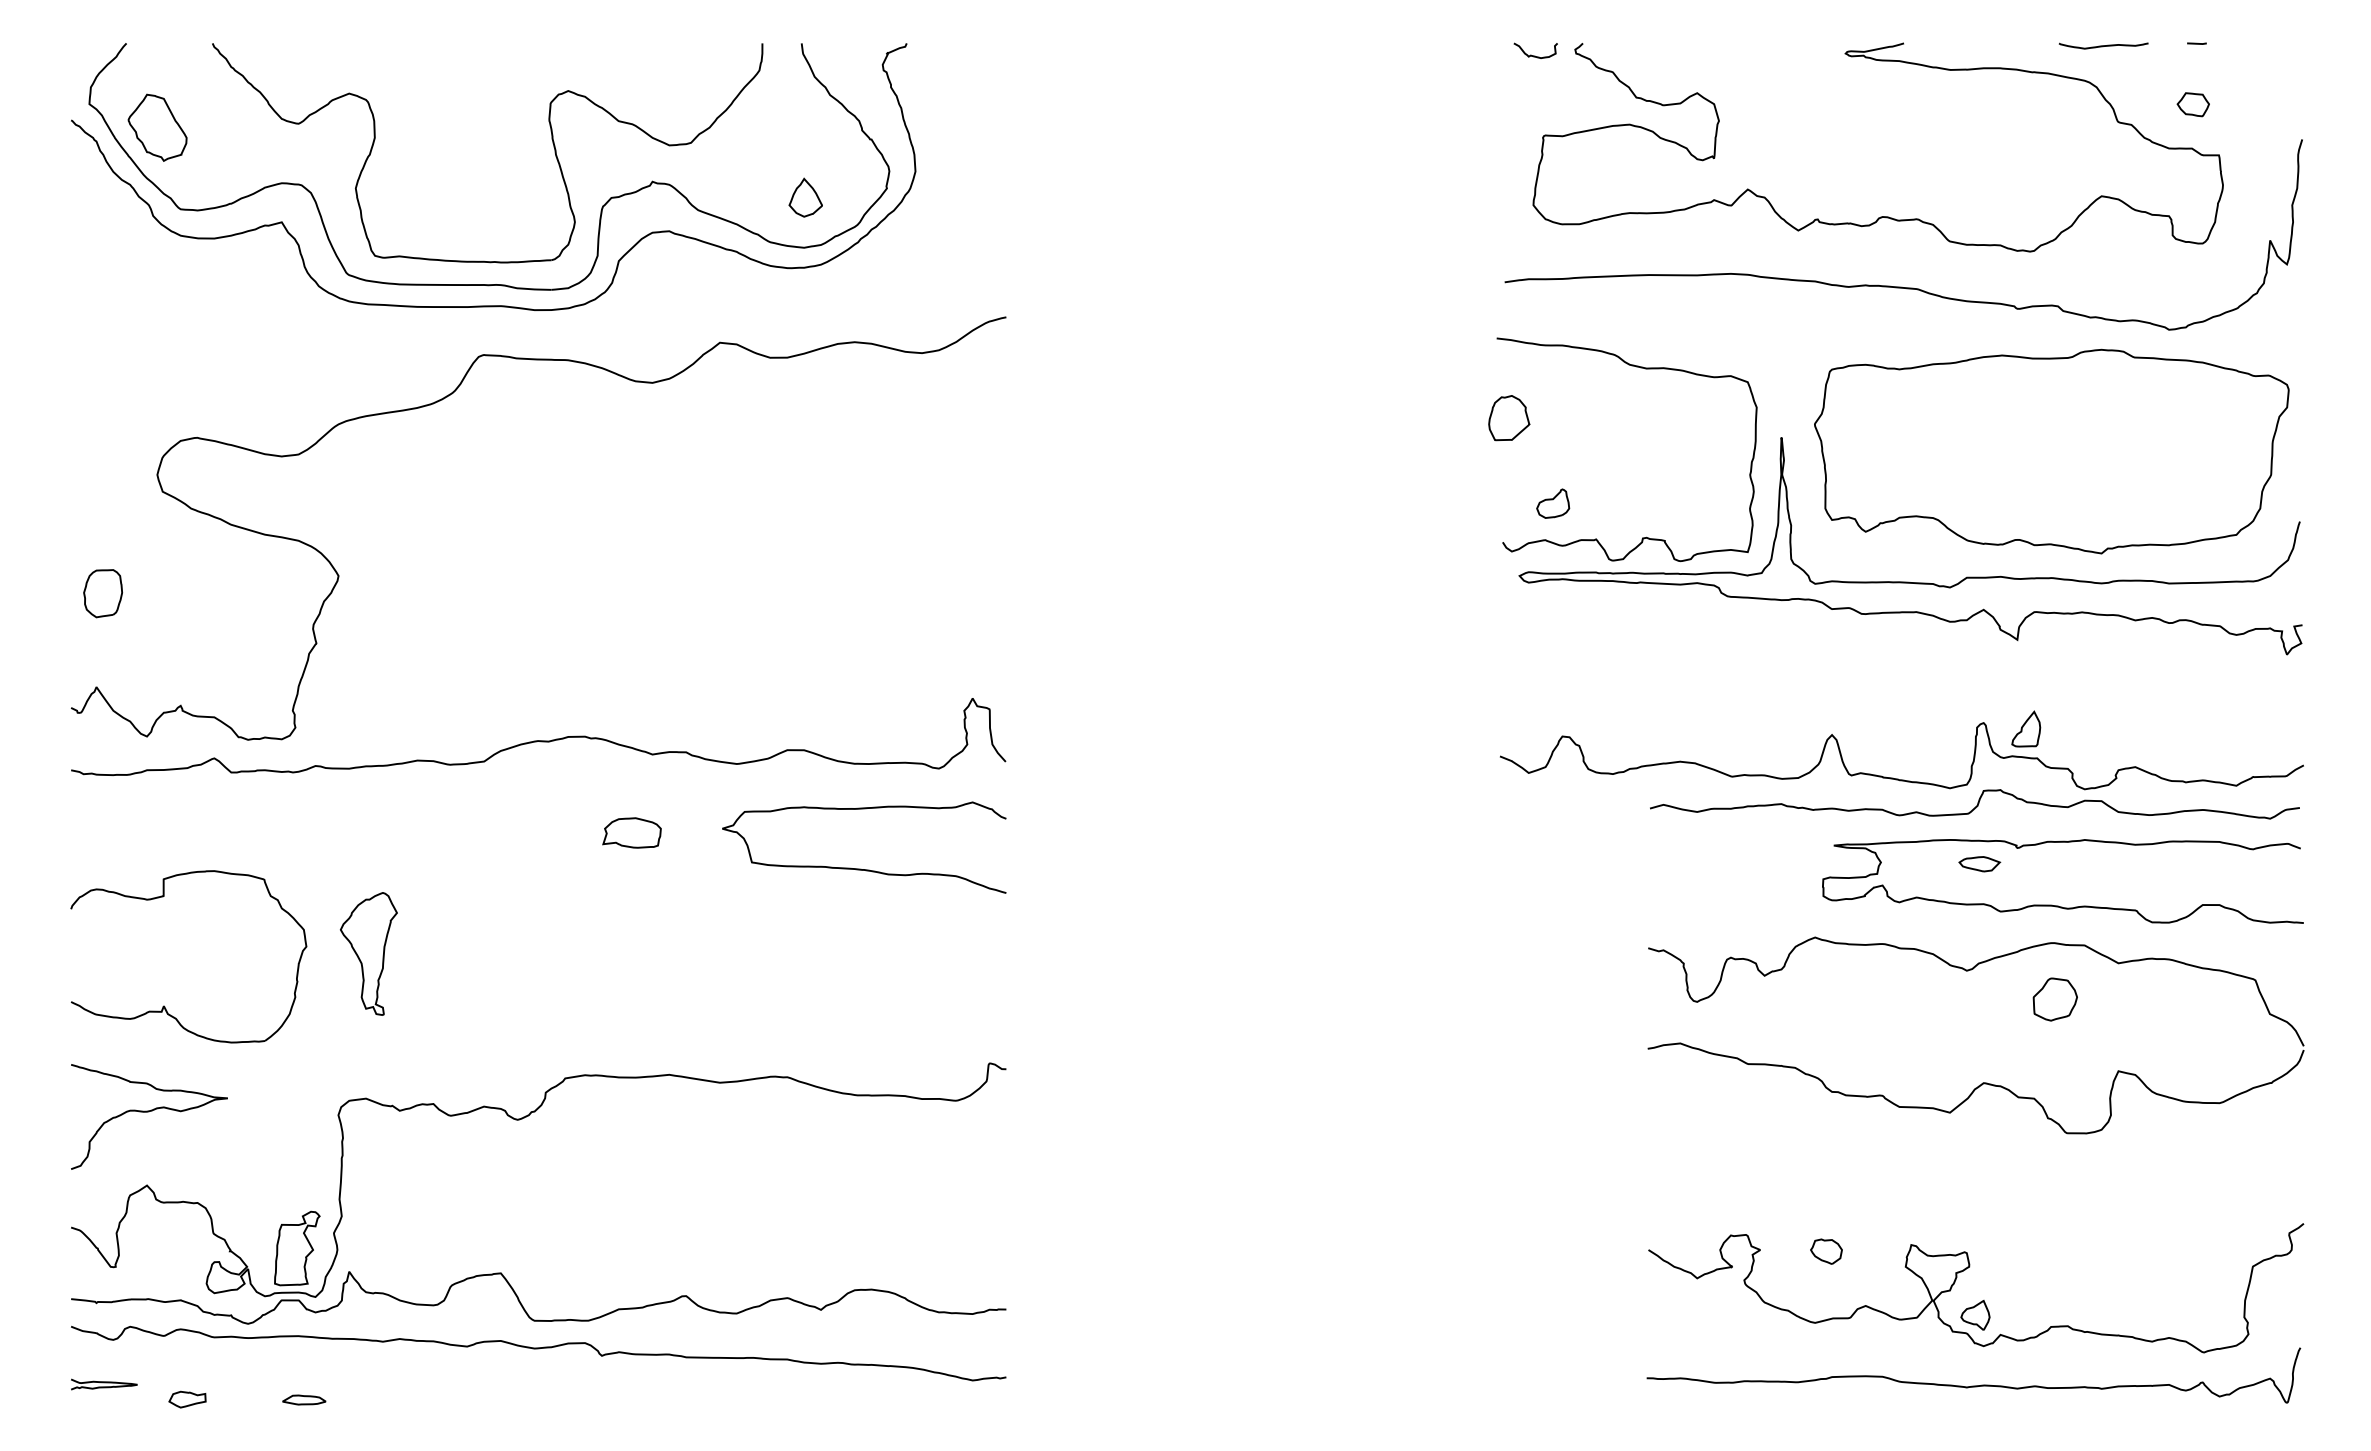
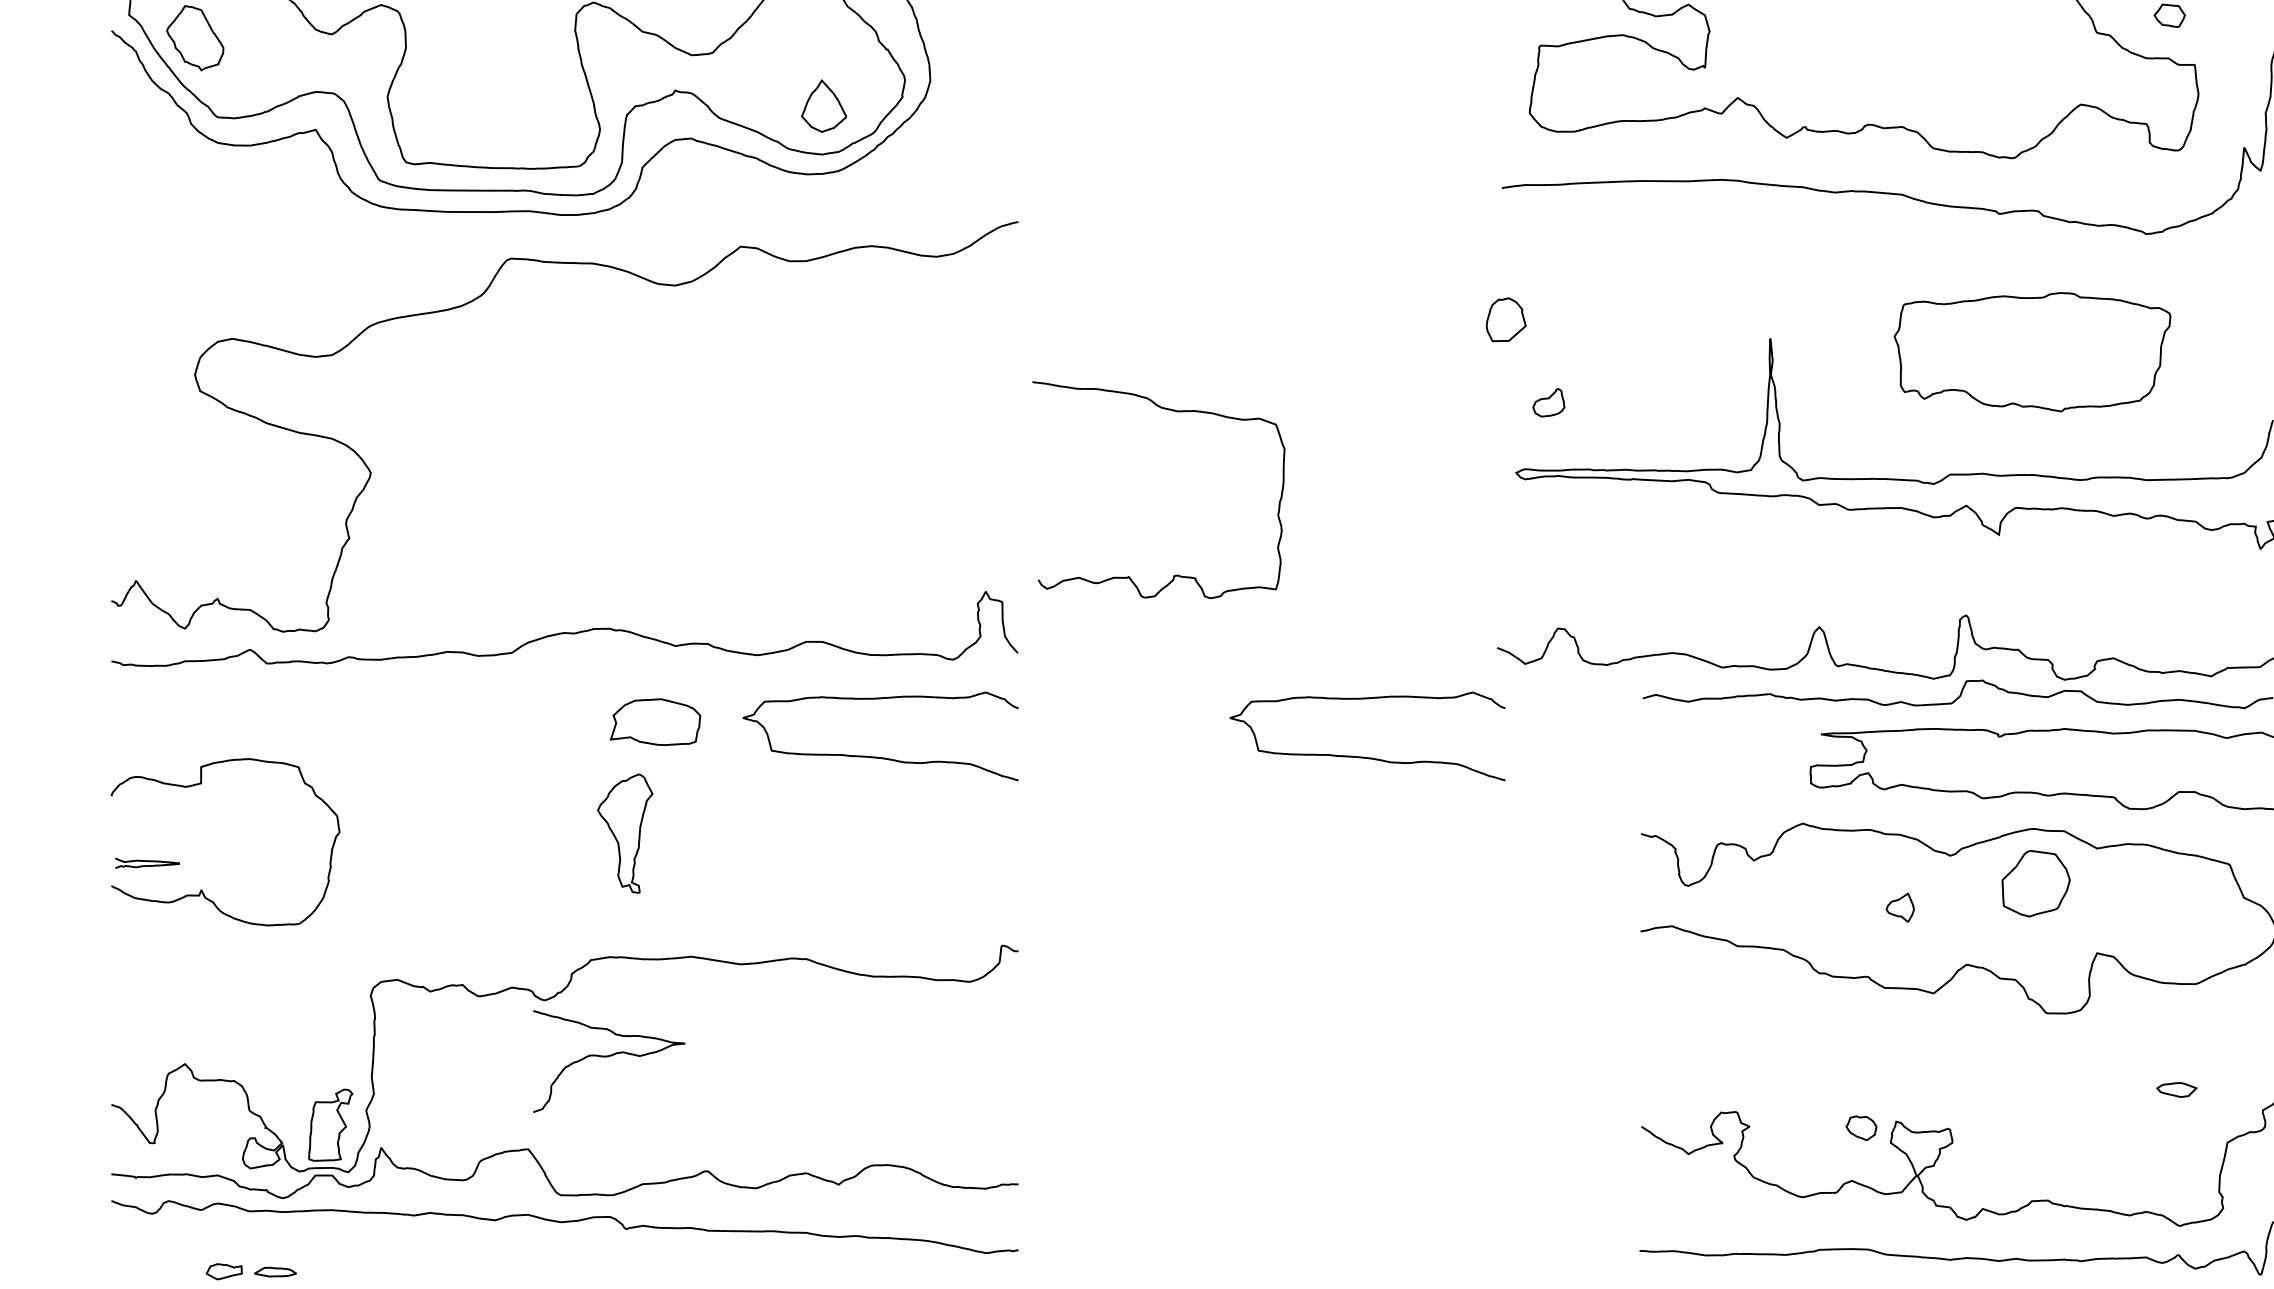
part: (805, 197) -> (823, 105), size x1.4
curve: (1640, 368) -> (1171, 411), moved
part: (2051, 451) -> (2032, 352), size x0.6
part: (102, 593) -> (141, 489), removed
part: (2026, 728) -> (2007, 620), removed
part: (631, 832) -> (654, 721), size x1.6
part: (1979, 864) -> (2176, 1090), moved
curve: (1363, 868) -> (1364, 756), added
part: (368, 953) -> (624, 833), moved
part: (2054, 999) -> (2035, 883), size x1.6
curve: (149, 1112) -> (609, 1057), moved
part: (1826, 1251) -> (1861, 1128), moved
part: (1975, 1315) -> (1900, 907), moved
curve: (104, 1383) -> (147, 862), moved
part: (304, 1399) -> (275, 1271), moved

